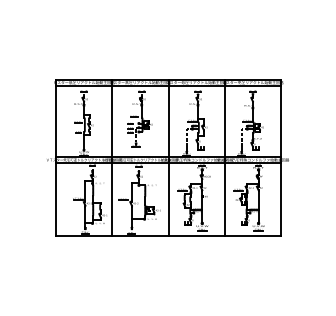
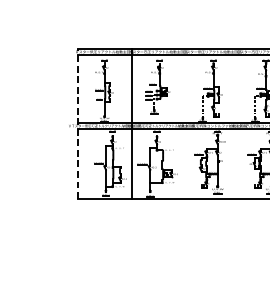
line: (55, 157) -> (77, 123), solid -> dashed
line: (168, 157) -> (185, 123), removed
line: (224, 157) -> (238, 123), removed

